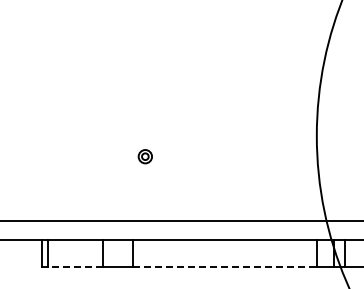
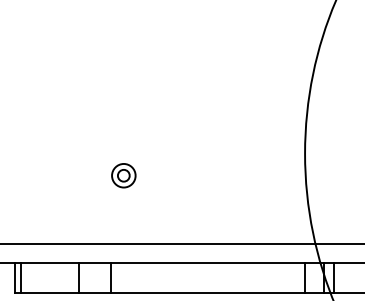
part: (145, 156) -> (124, 175), size x1.67
line: (75, 267) -> (50, 292), dashed -> solid
line: (224, 267) -> (207, 292), dashed -> solid

